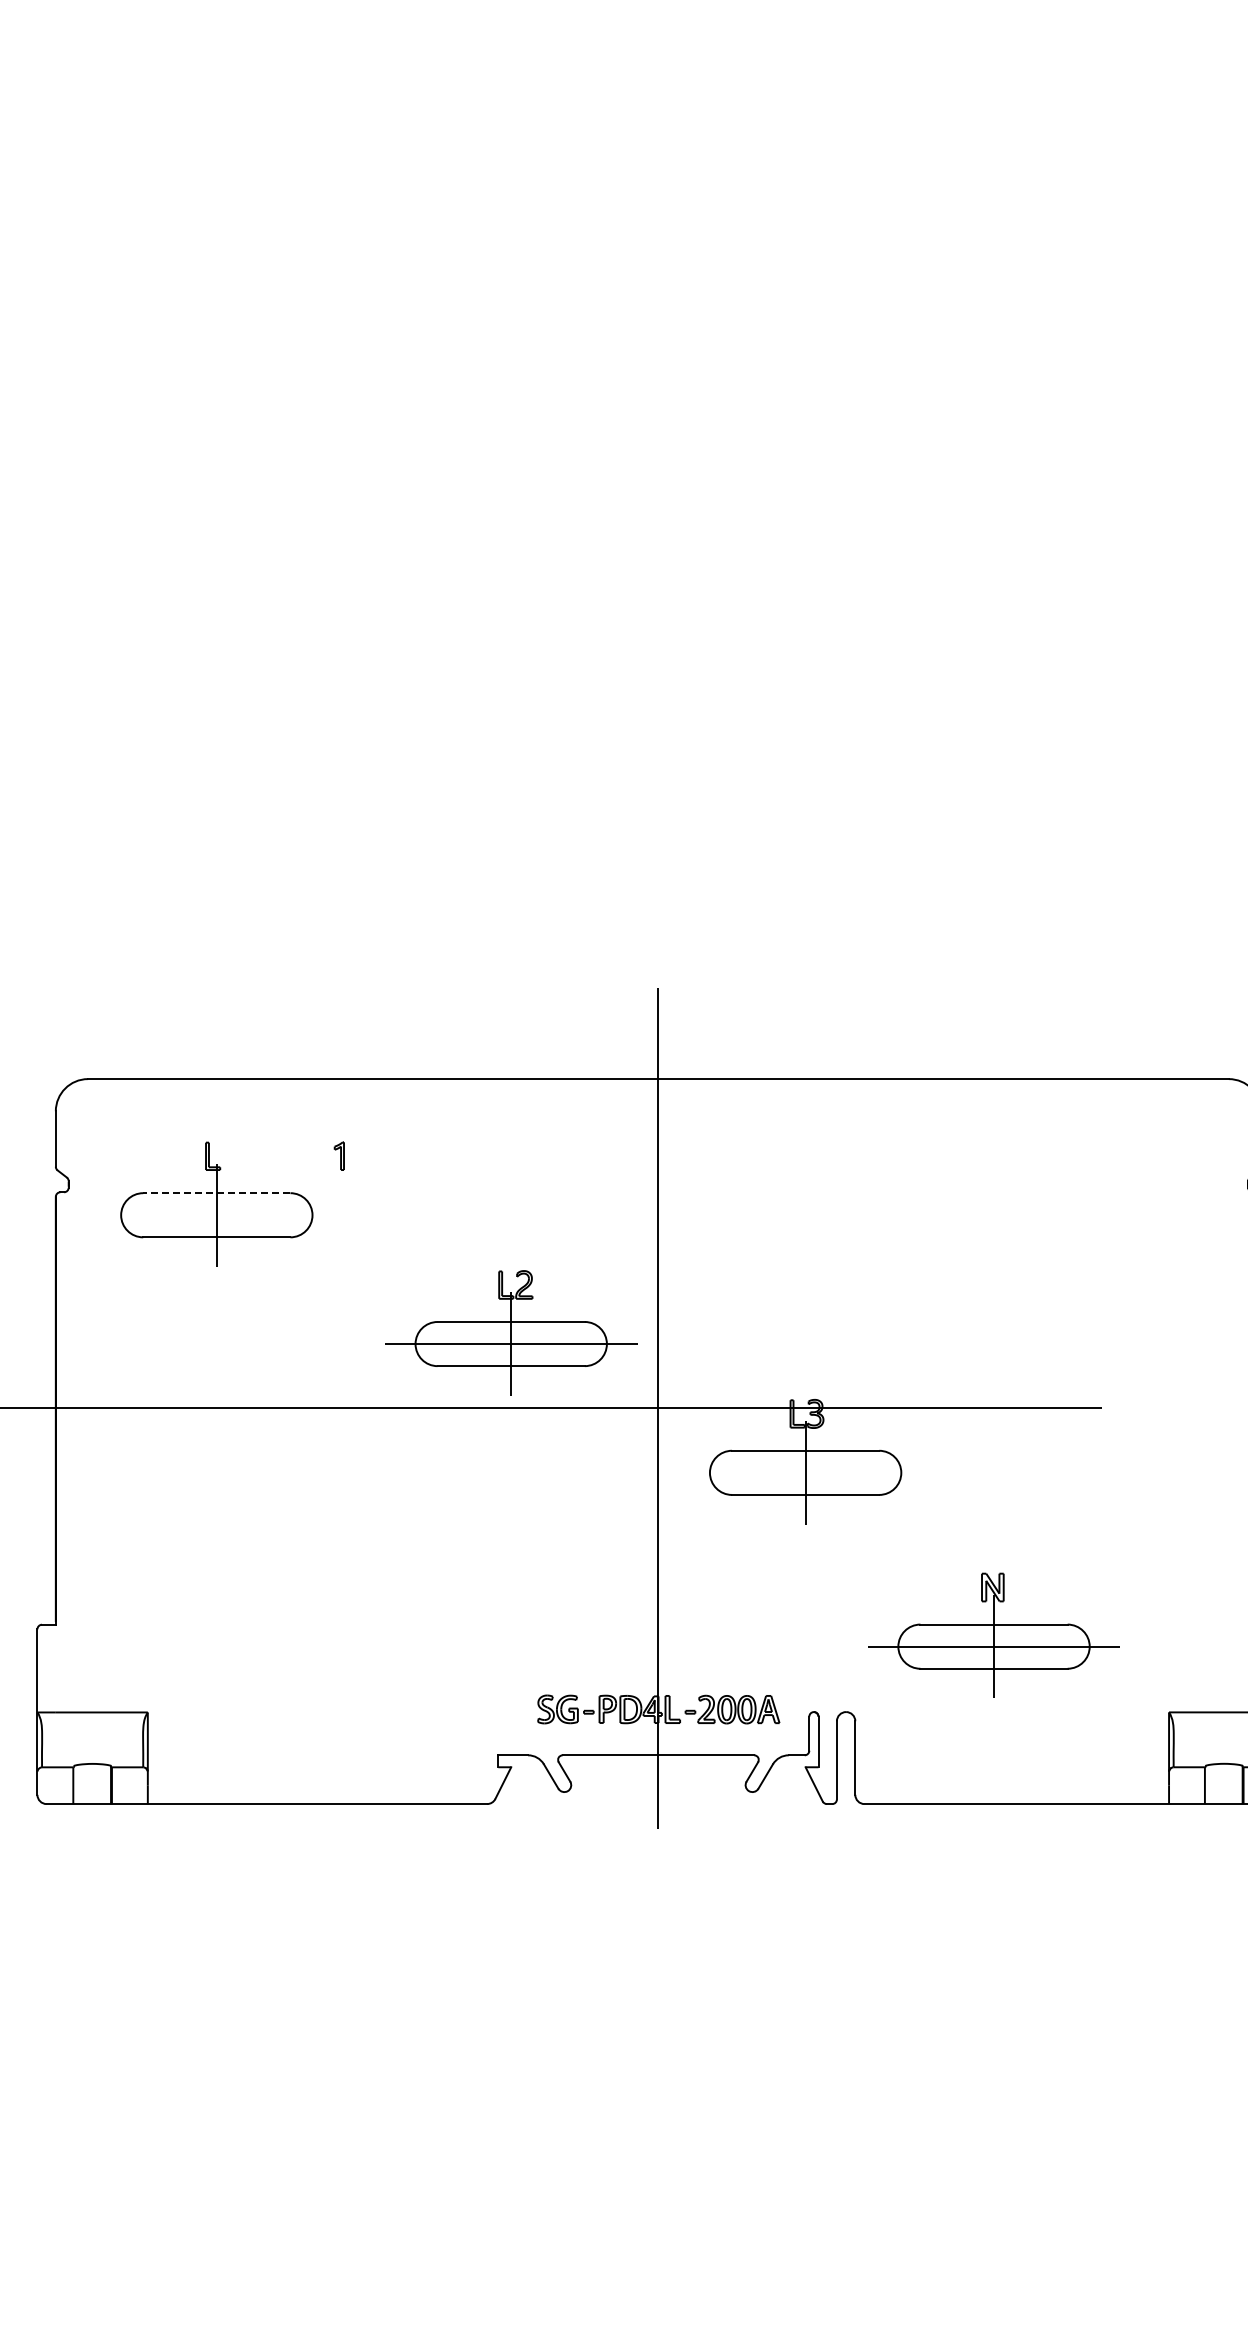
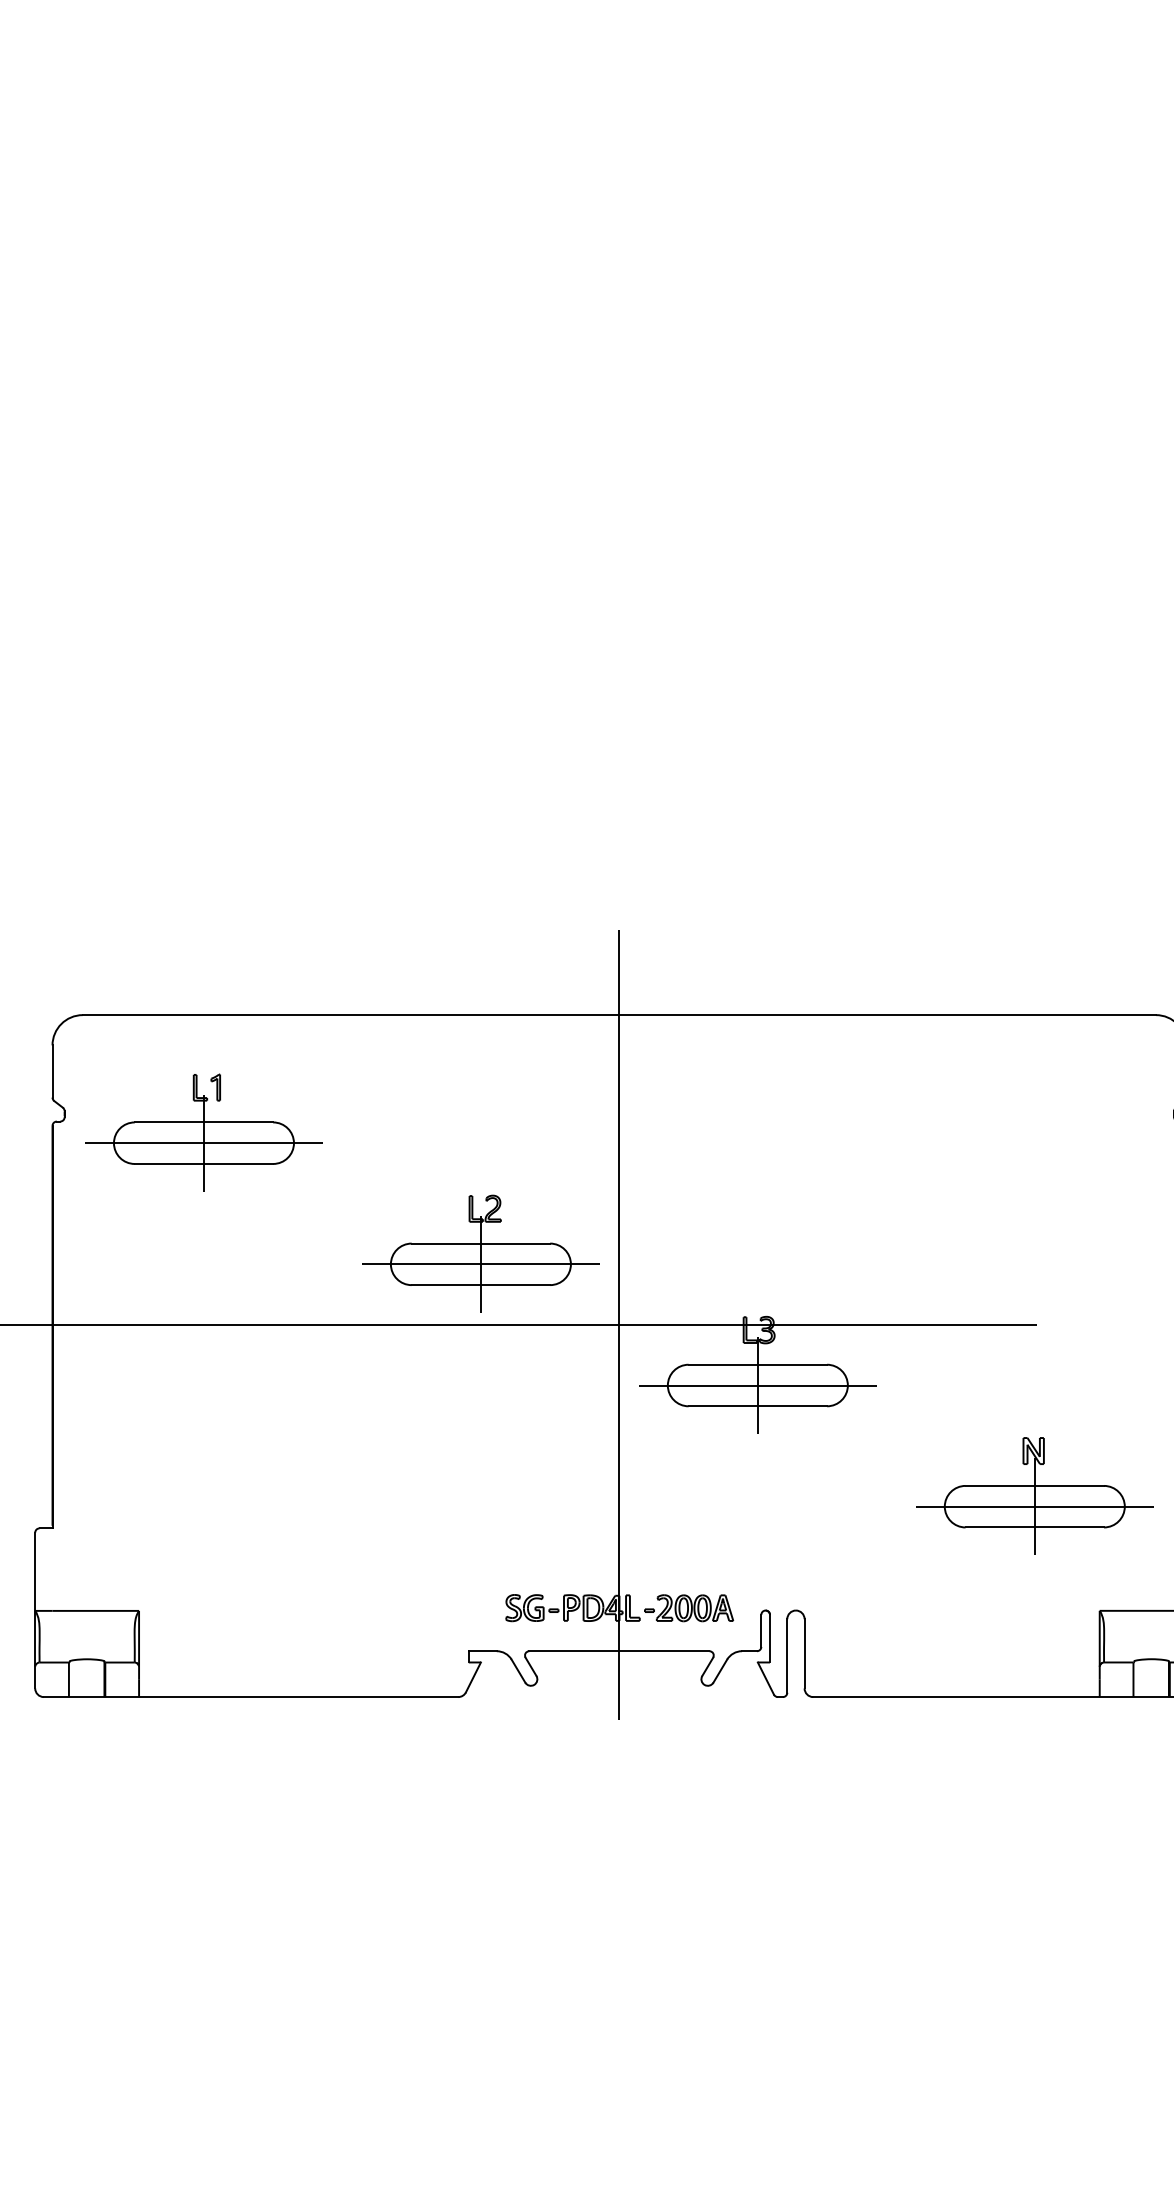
part: (338, 1155) -> (214, 1086), moved
line: (216, 1193) -> (203, 1122), dashed -> solid
line: (216, 1215) -> (203, 1143), added
line: (805, 1472) -> (757, 1385), added
part: (993, 1634) -> (1034, 1495), moved

